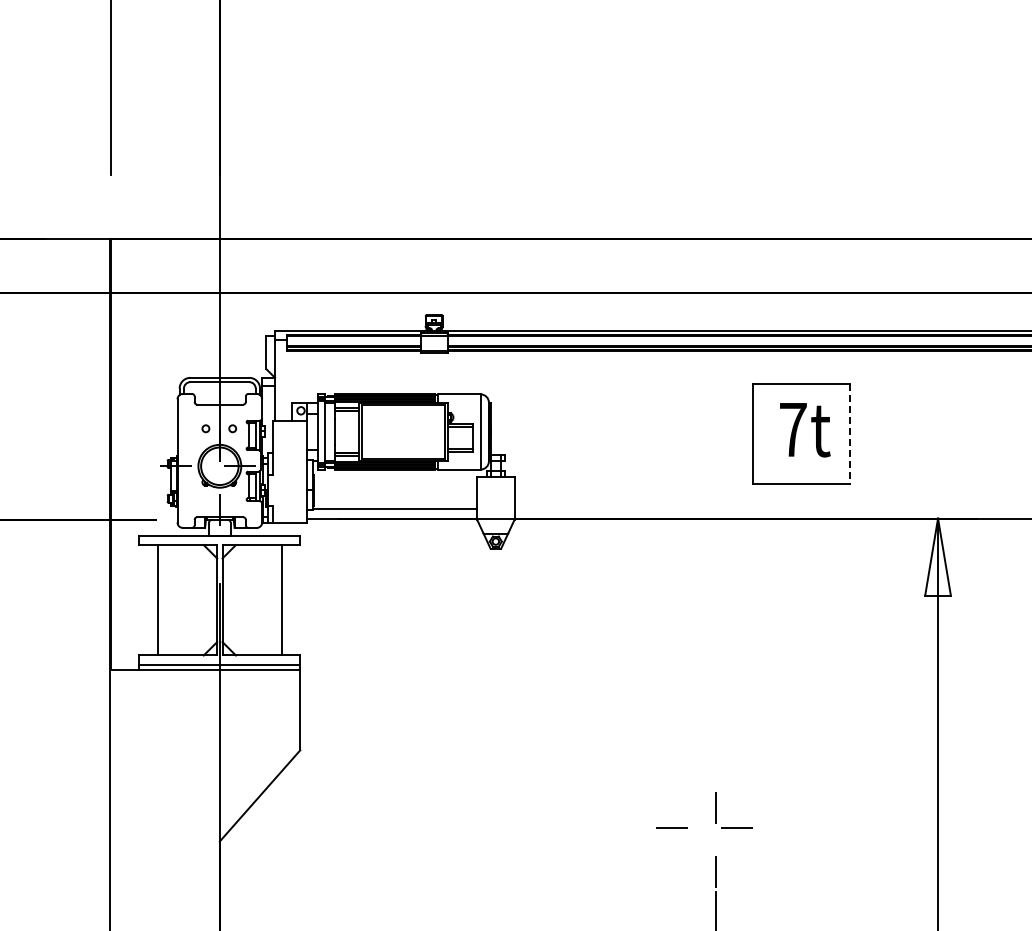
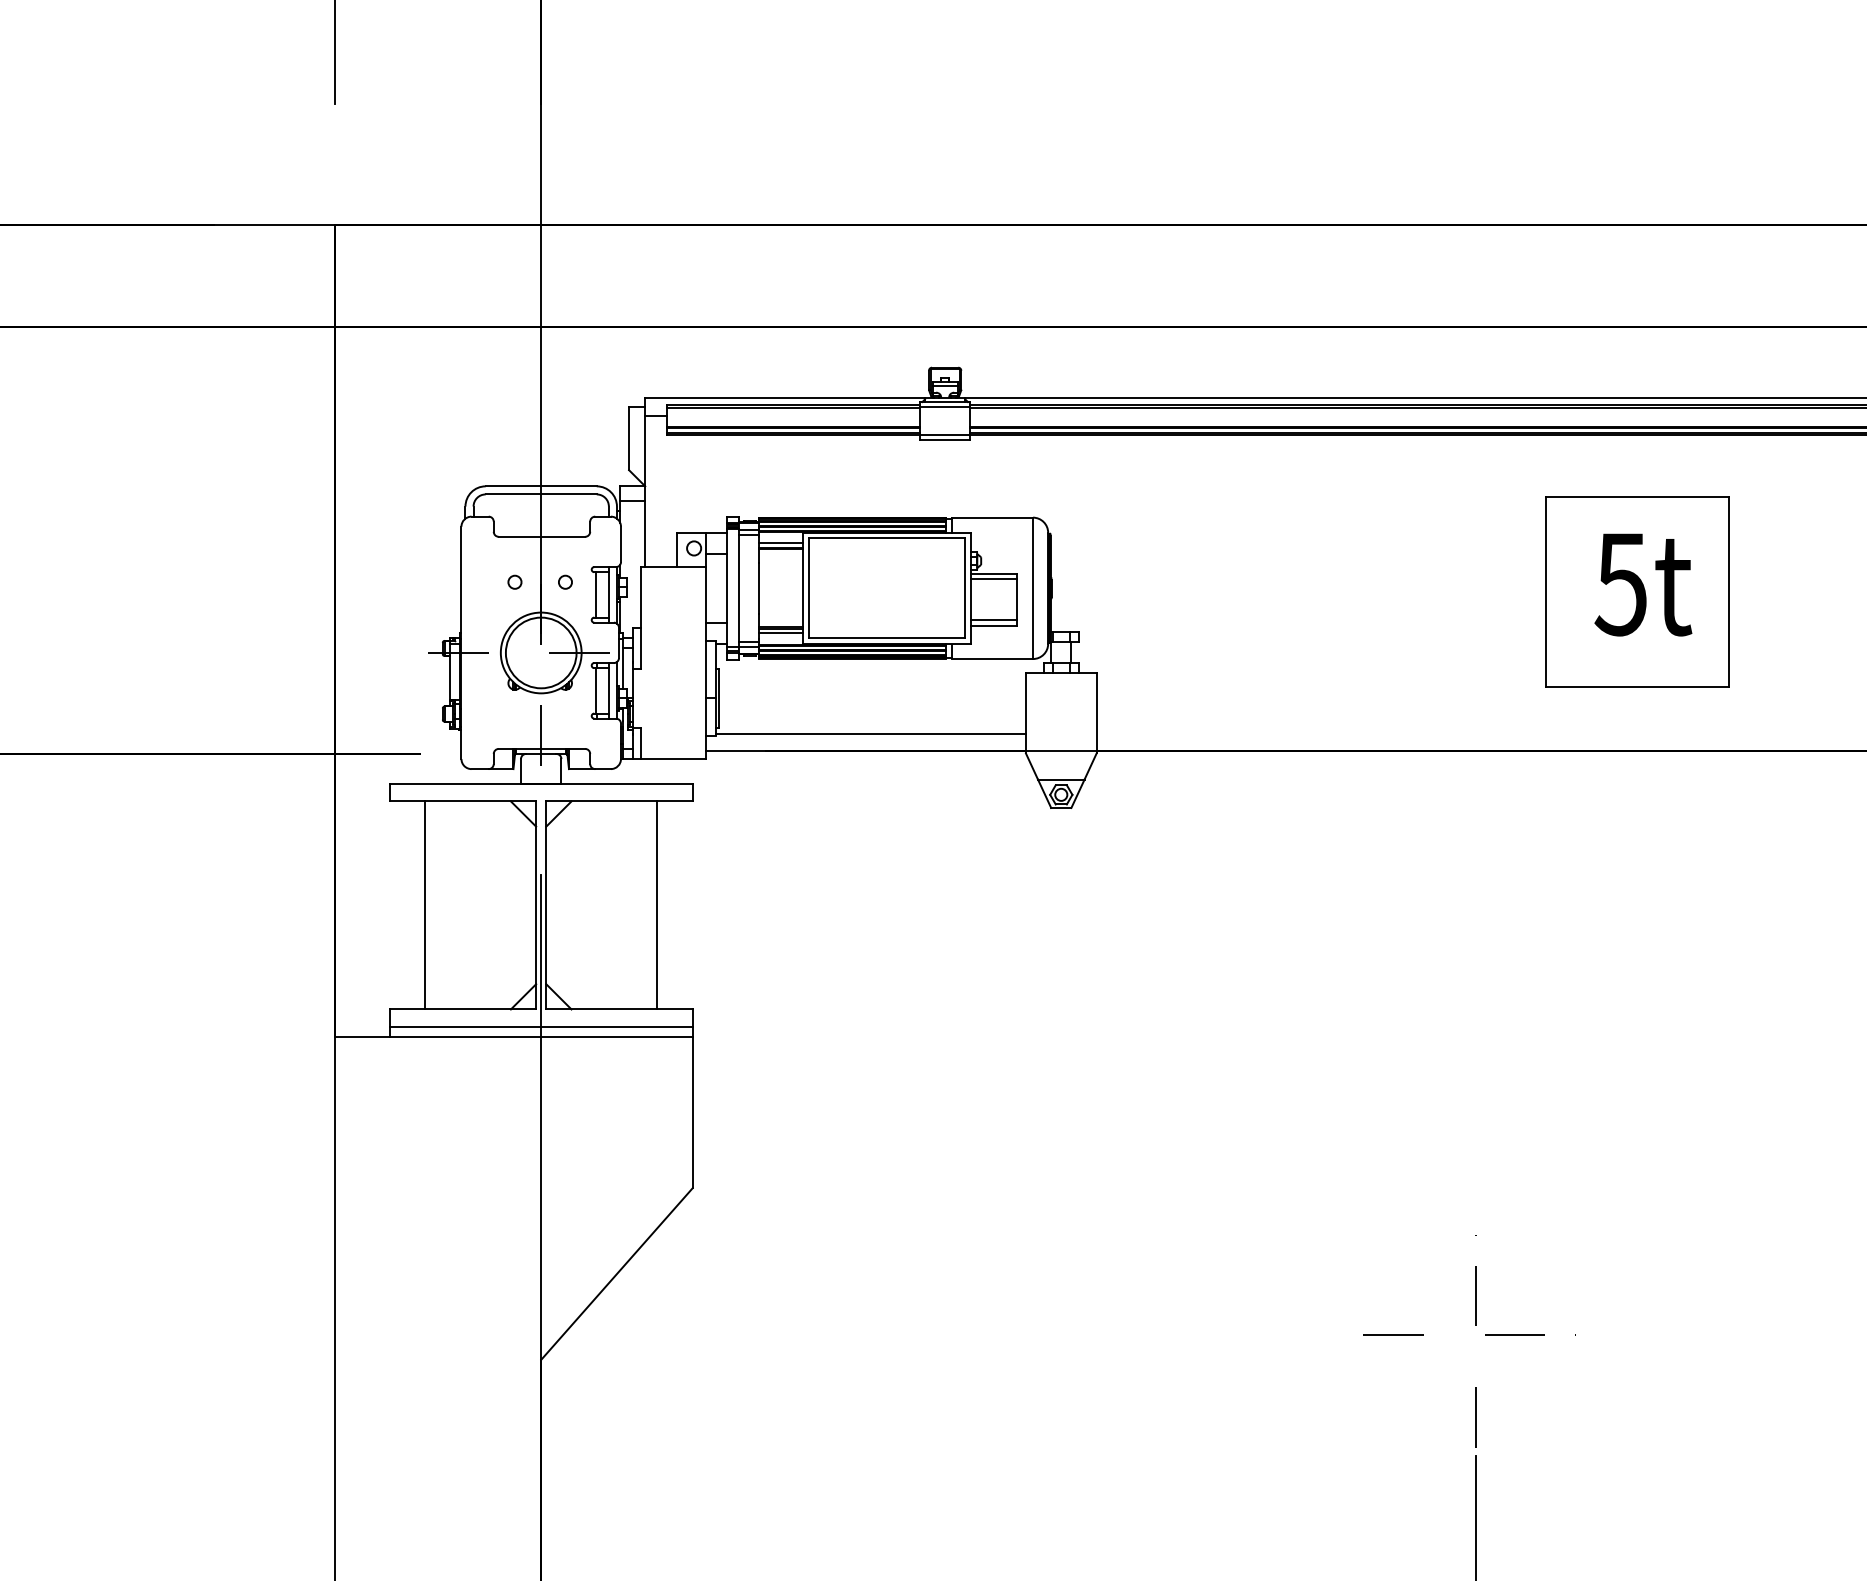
text: (792, 430) -> (1620, 585), 7t -> 5t
line: (850, 434) -> (1729, 593), dashed -> solid

